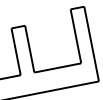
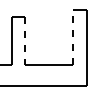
line: (76, 36) -> (73, 37), solid -> dashed
line: (29, 49) -> (25, 41), solid -> dashed

